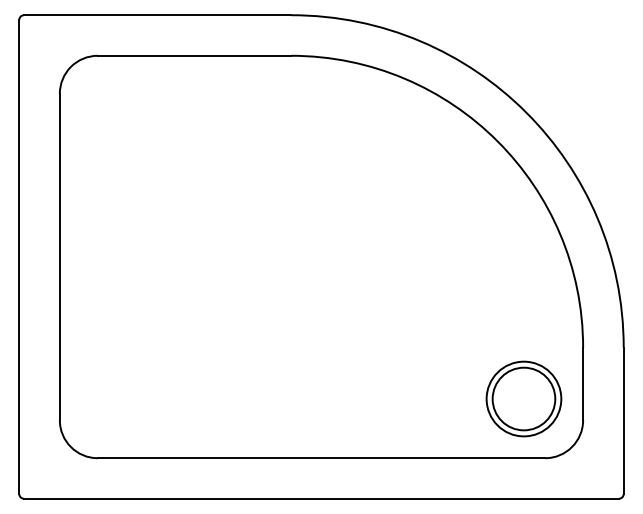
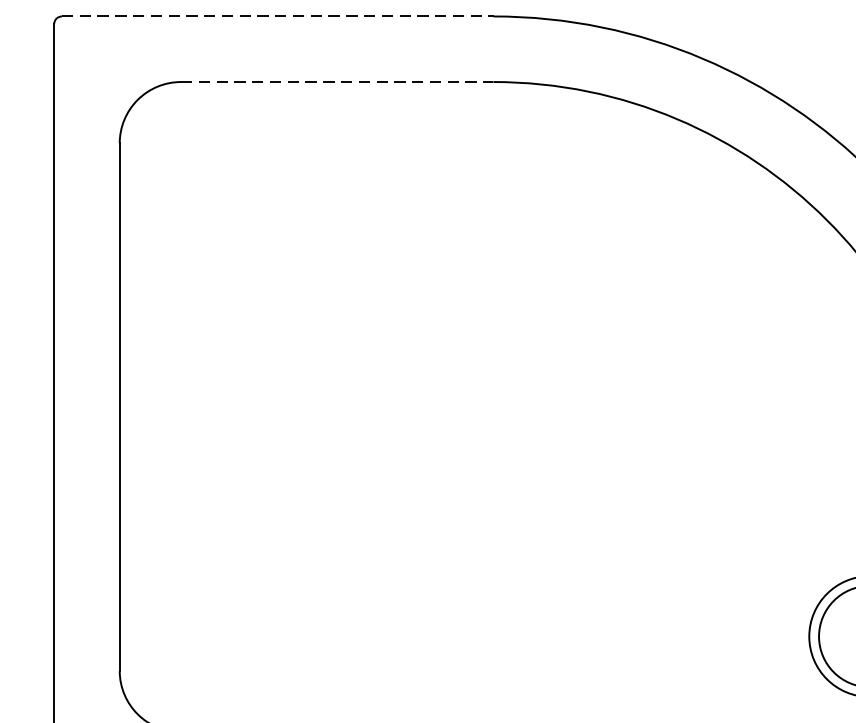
line: (157, 15) -> (277, 16), solid -> dashed
line: (194, 55) -> (337, 81), solid -> dashed

